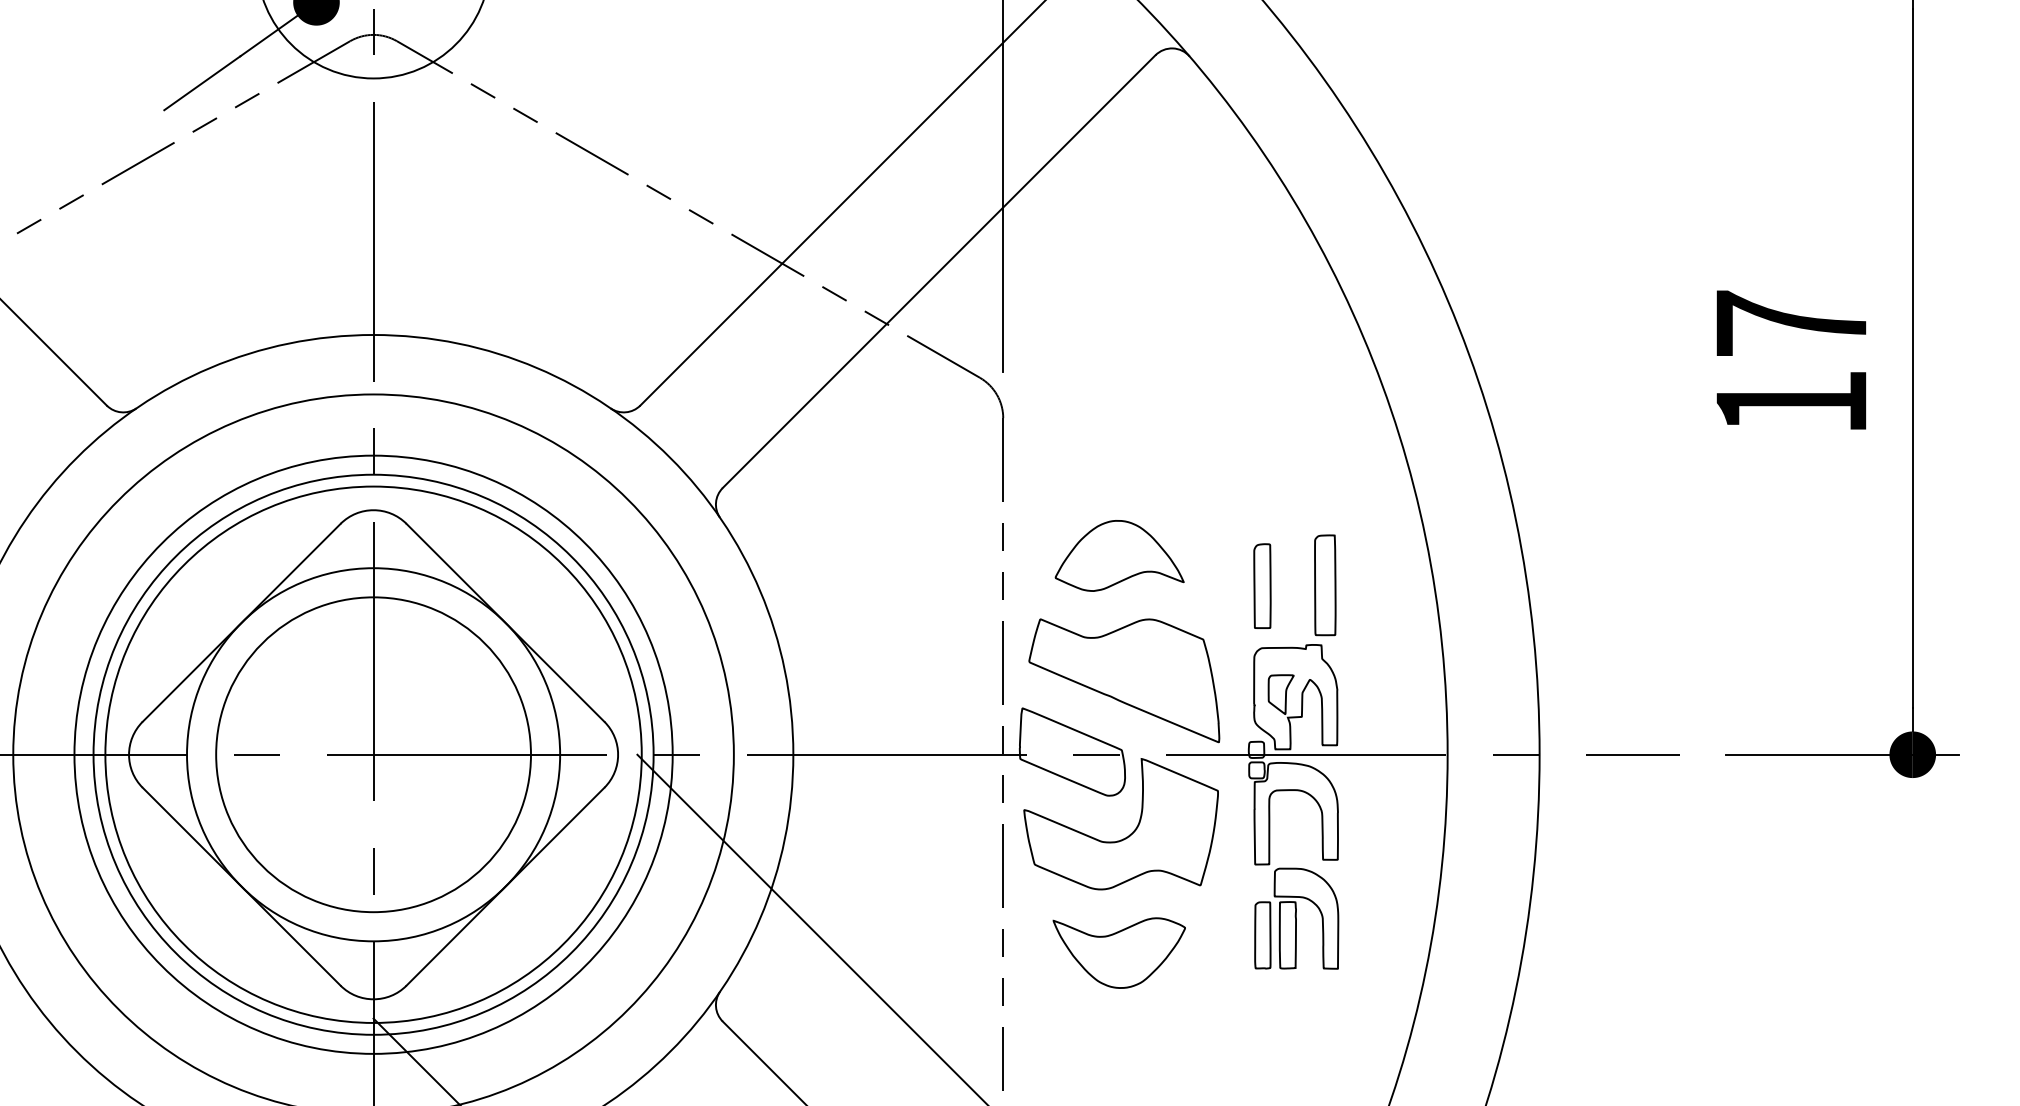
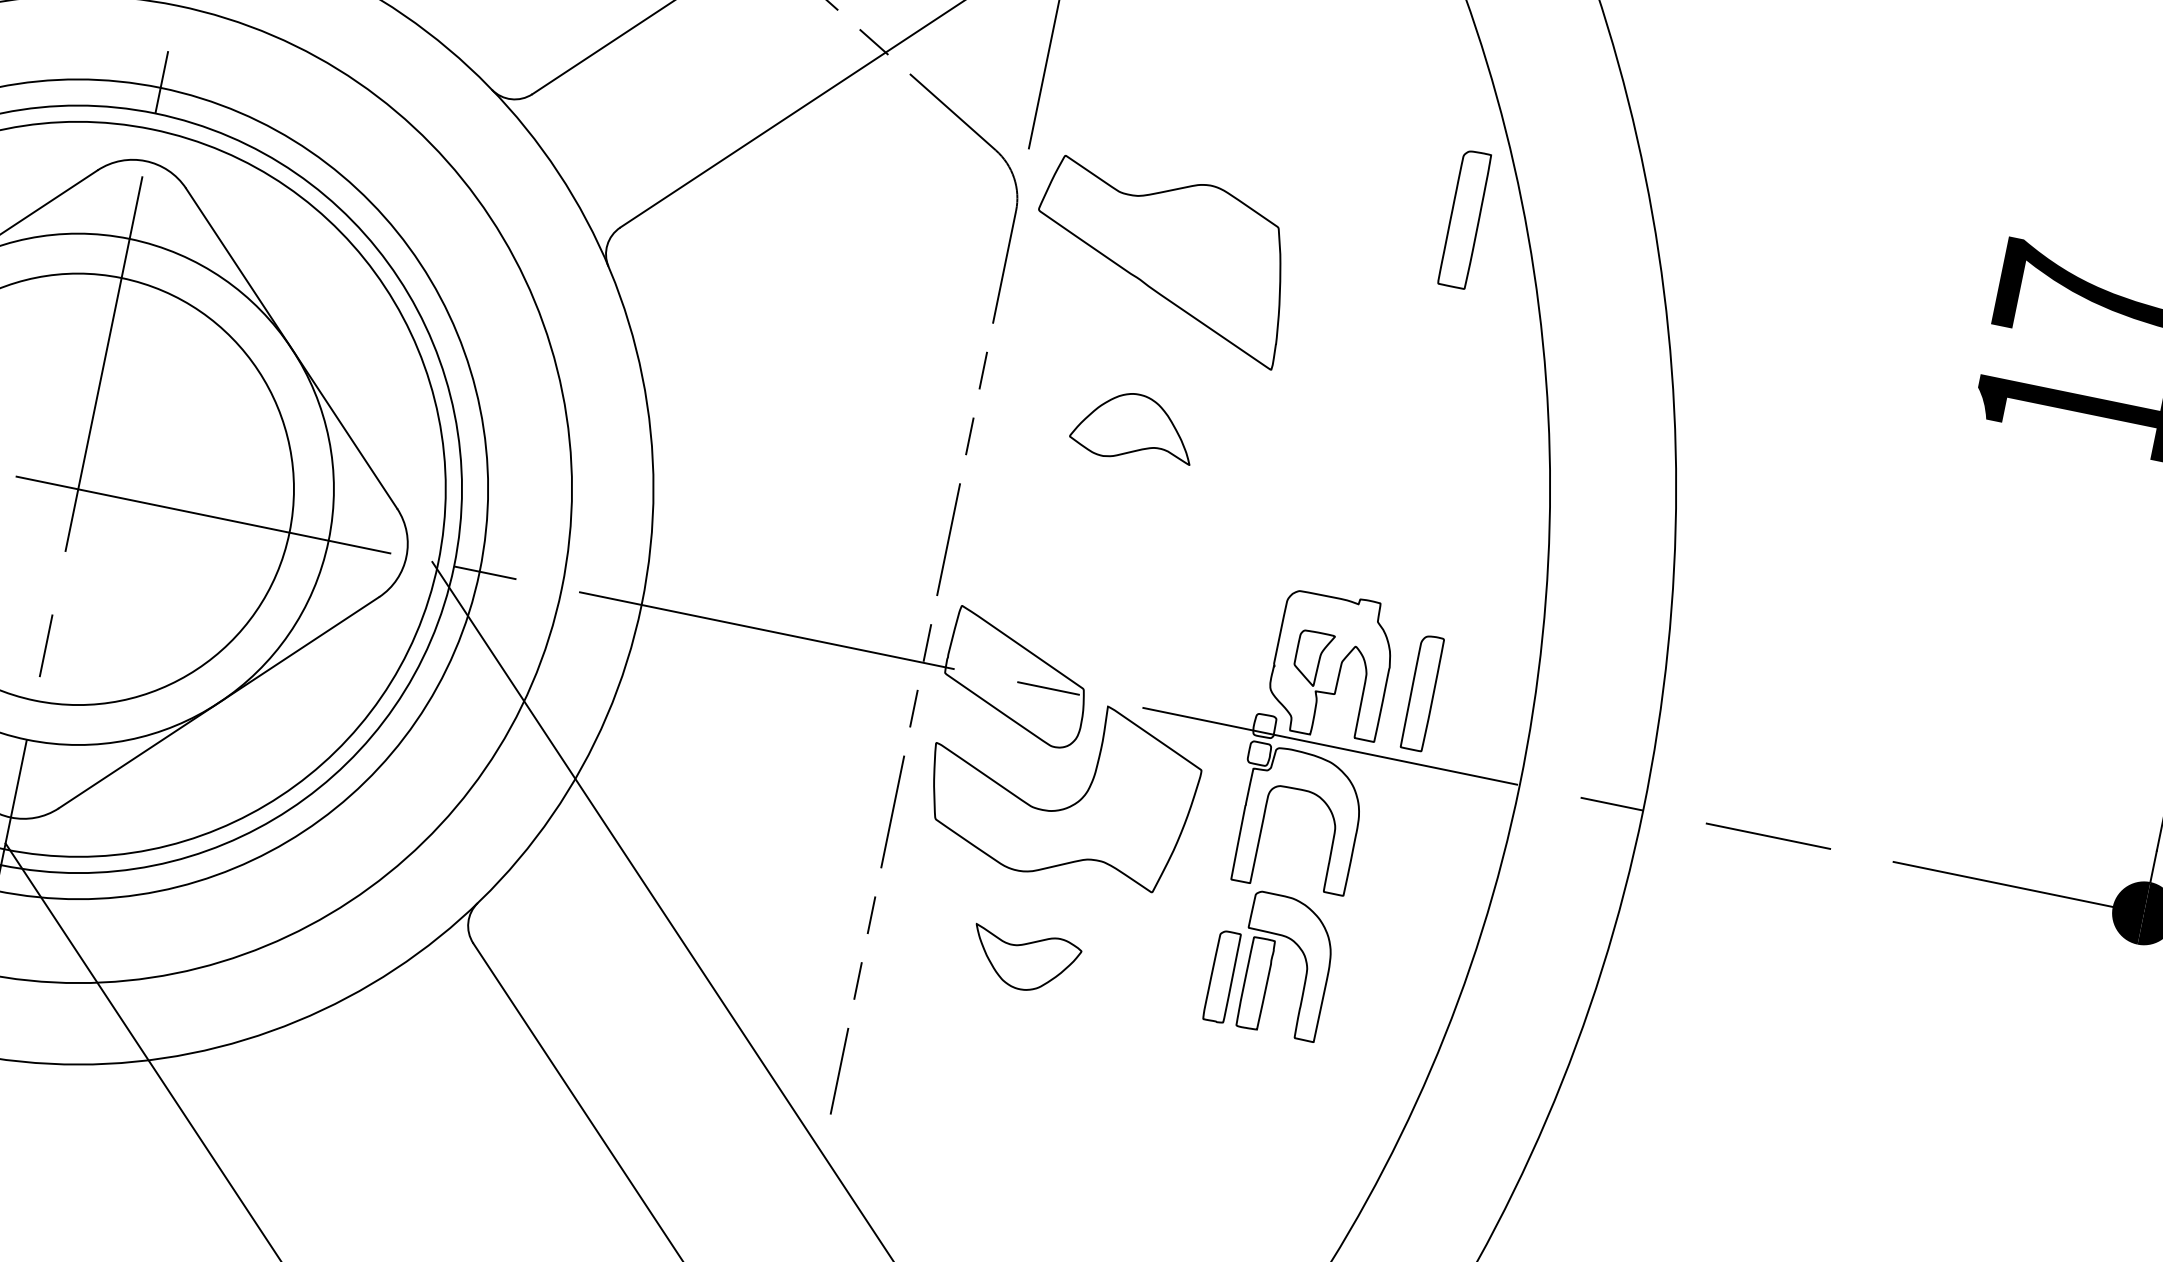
part: (1119, 555) -> (1134, 427), size x0.7
part: (1262, 585) -> (1422, 692), moved
part: (1325, 585) -> (1465, 219), moved
part: (1124, 680) -> (1161, 260), moved
part: (1118, 952) -> (1023, 959), size x0.6

